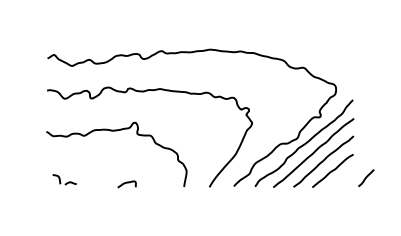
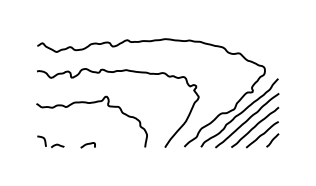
line: (365, 178) -> (272, 140), moved
part: (64, 179) -> (50, 141), size x1.43
curve: (126, 183) -> (87, 144), moved

